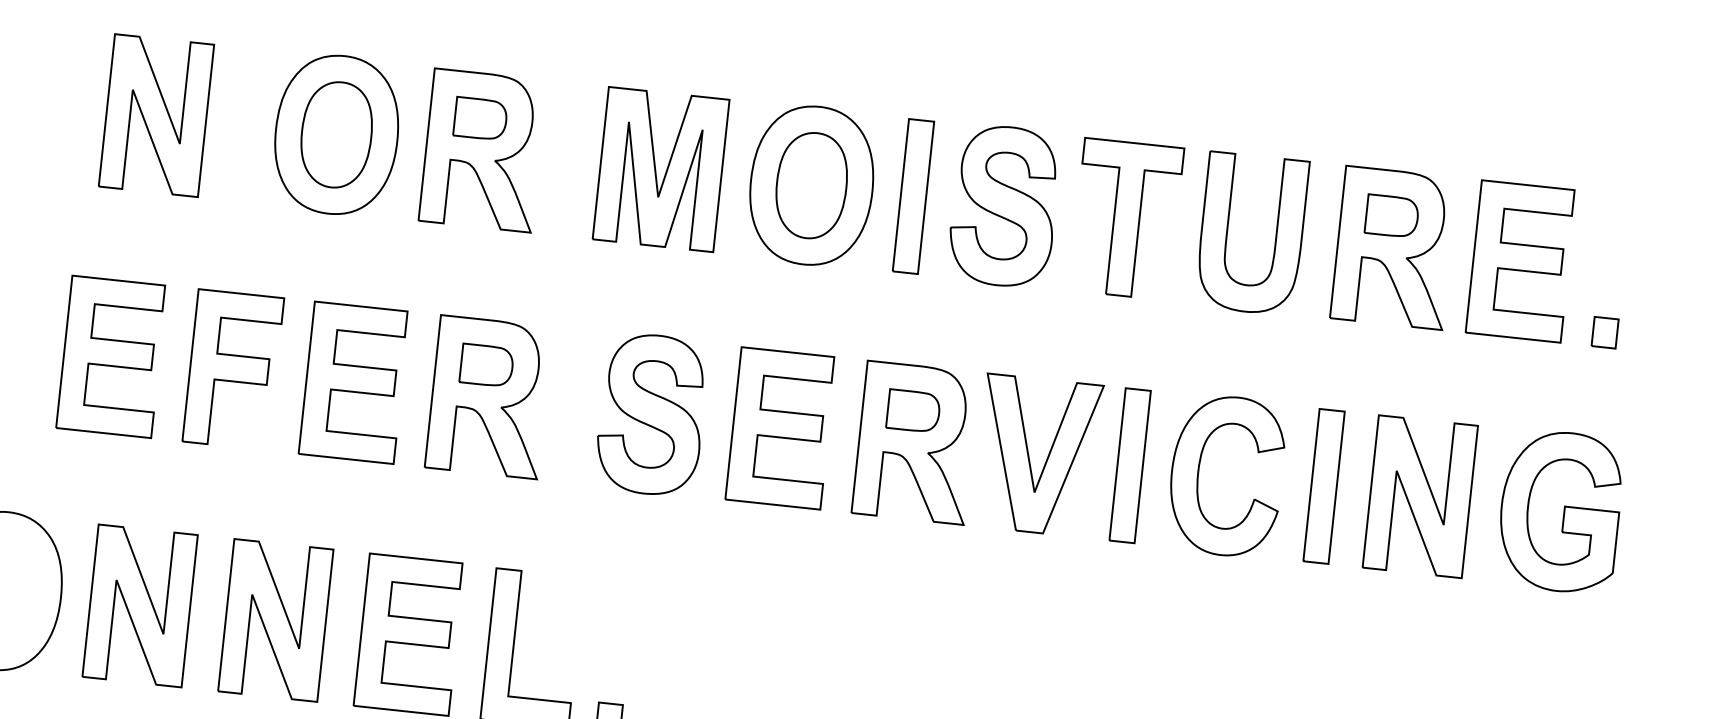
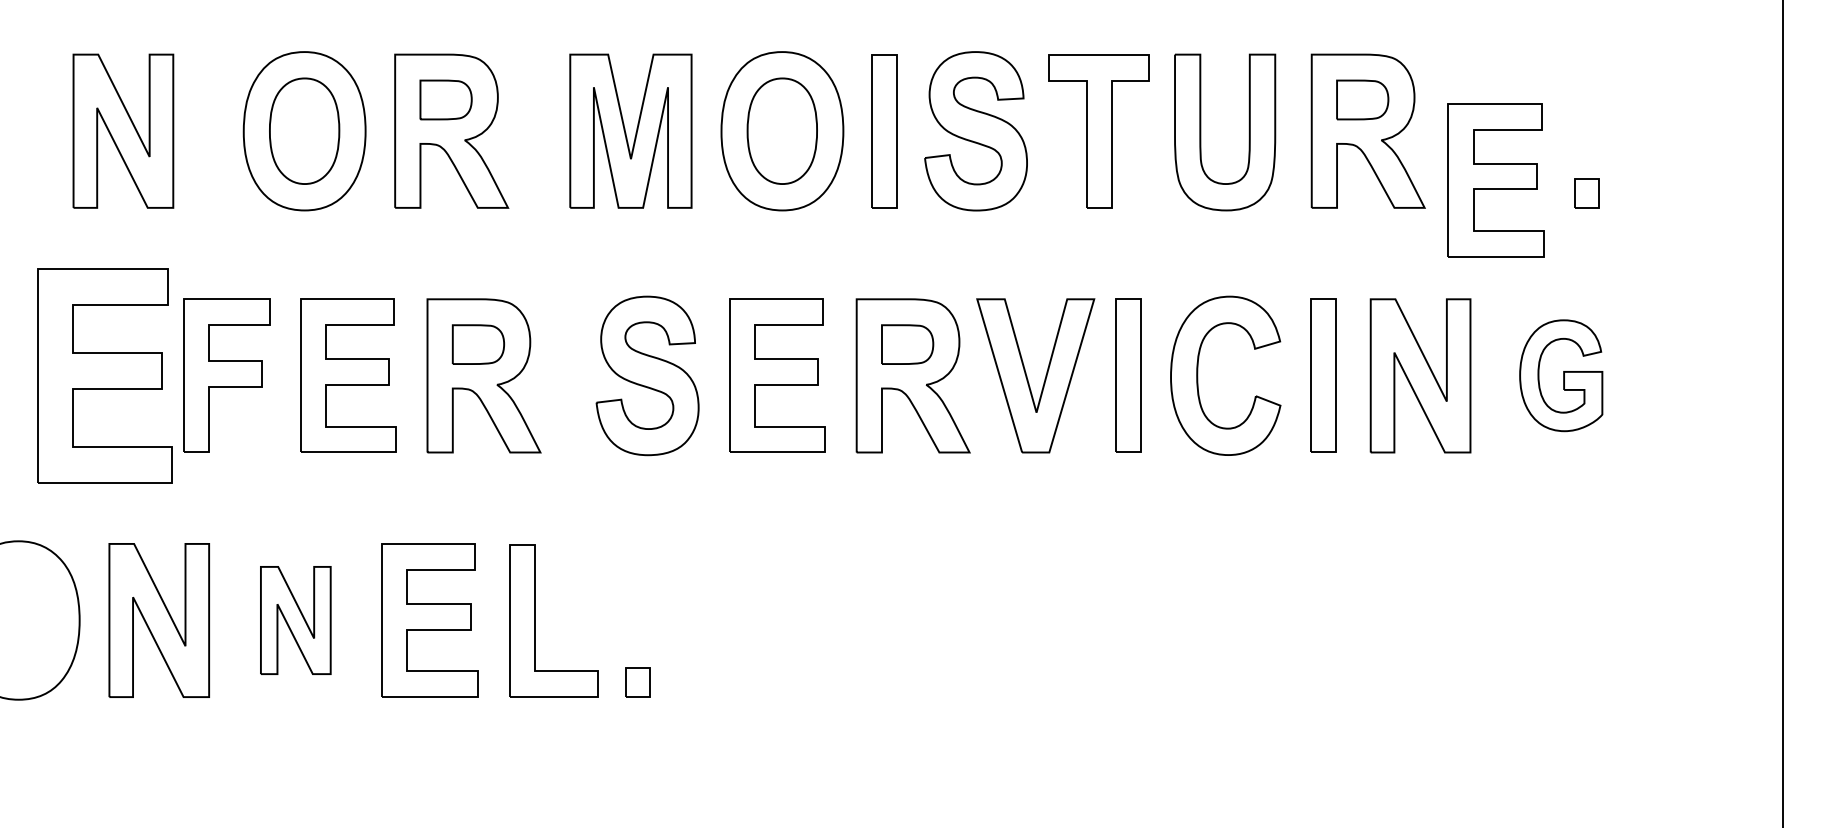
part: (1520, 261) -> (1495, 180), moved
part: (111, 356) -> (104, 375), size x1.4
part: (1559, 511) -> (1560, 375), size x0.7
part: (275, 620) -> (295, 620), size x0.7

